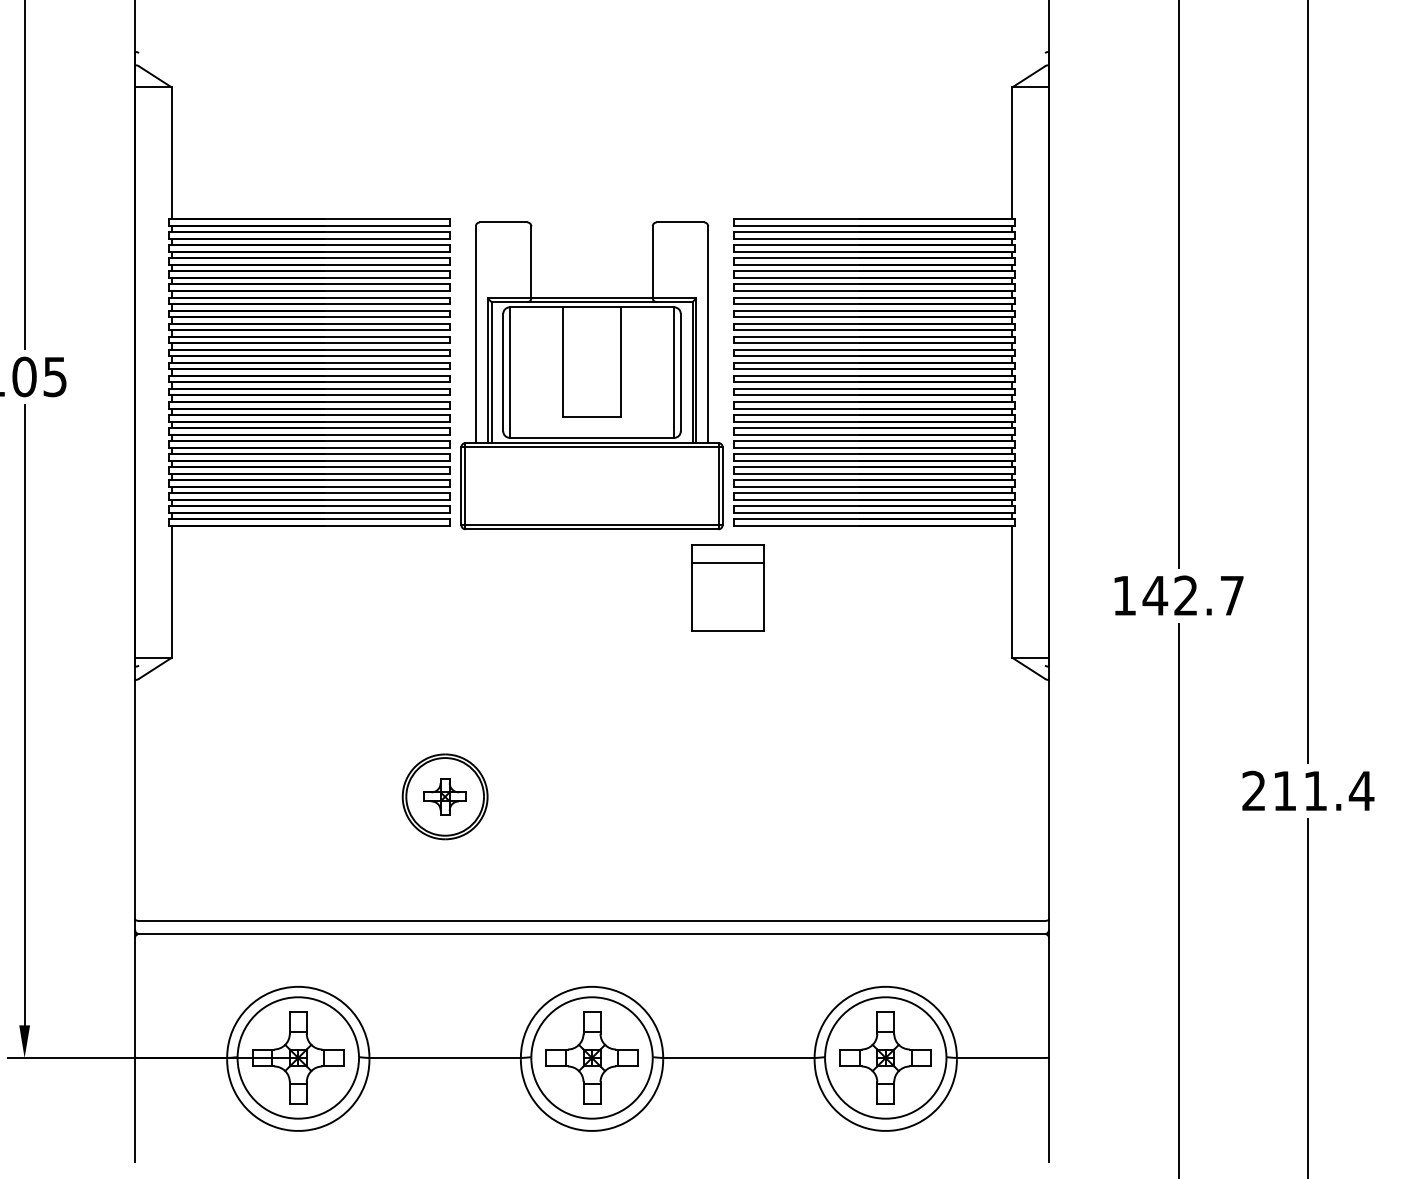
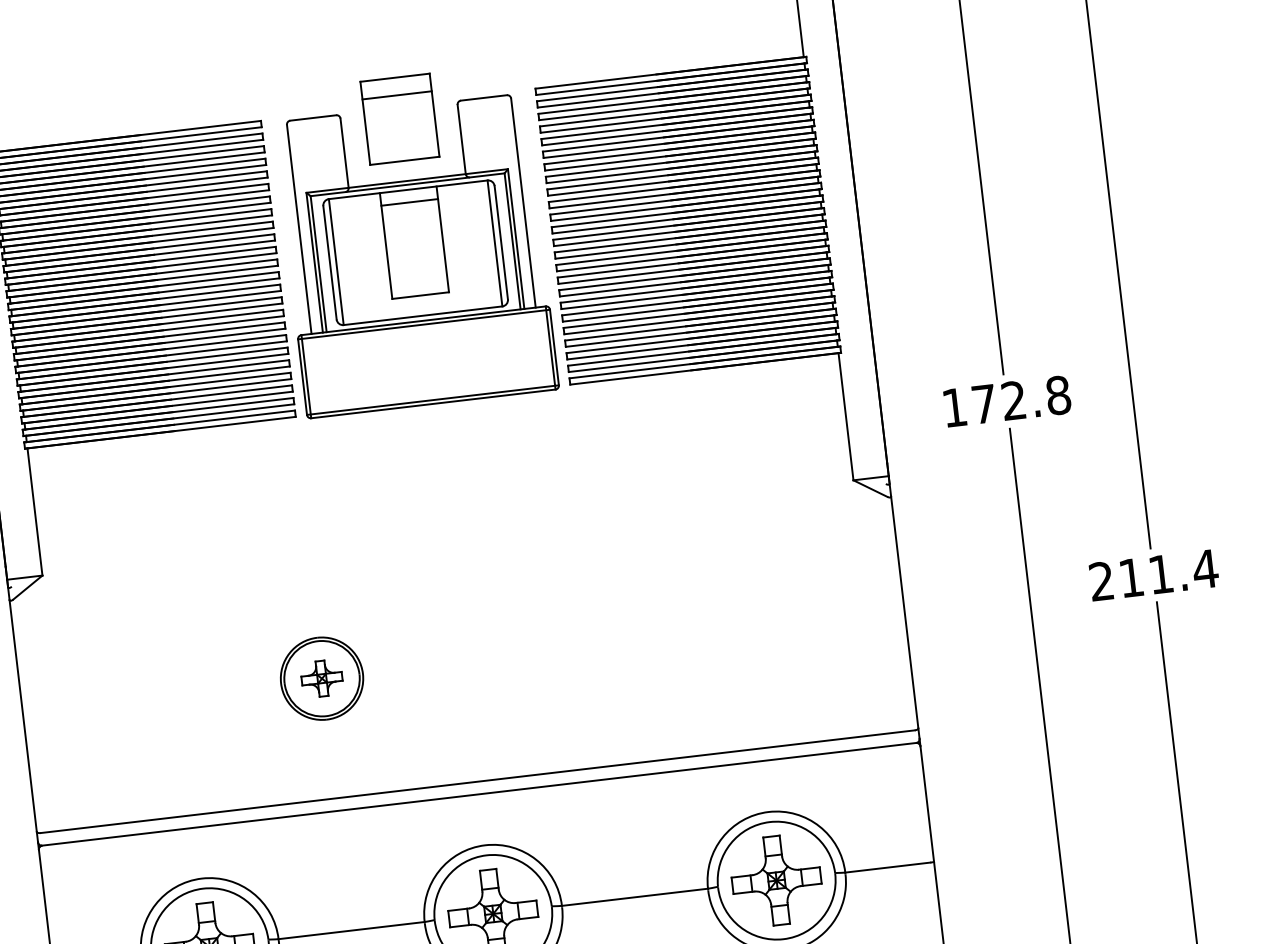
line: (591, 320) -> (409, 202), added
part: (727, 587) -> (399, 118), moved
text: (1193, 595) -> (1021, 399), 142.7 -> 172.8

